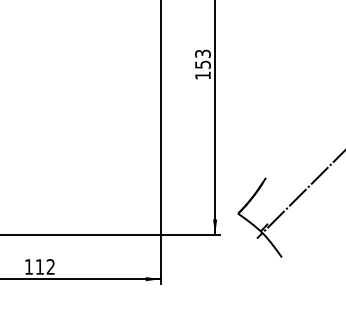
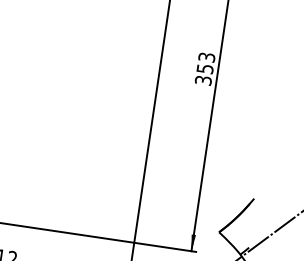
text: (202, 75) -> (203, 80), 153 -> 353

